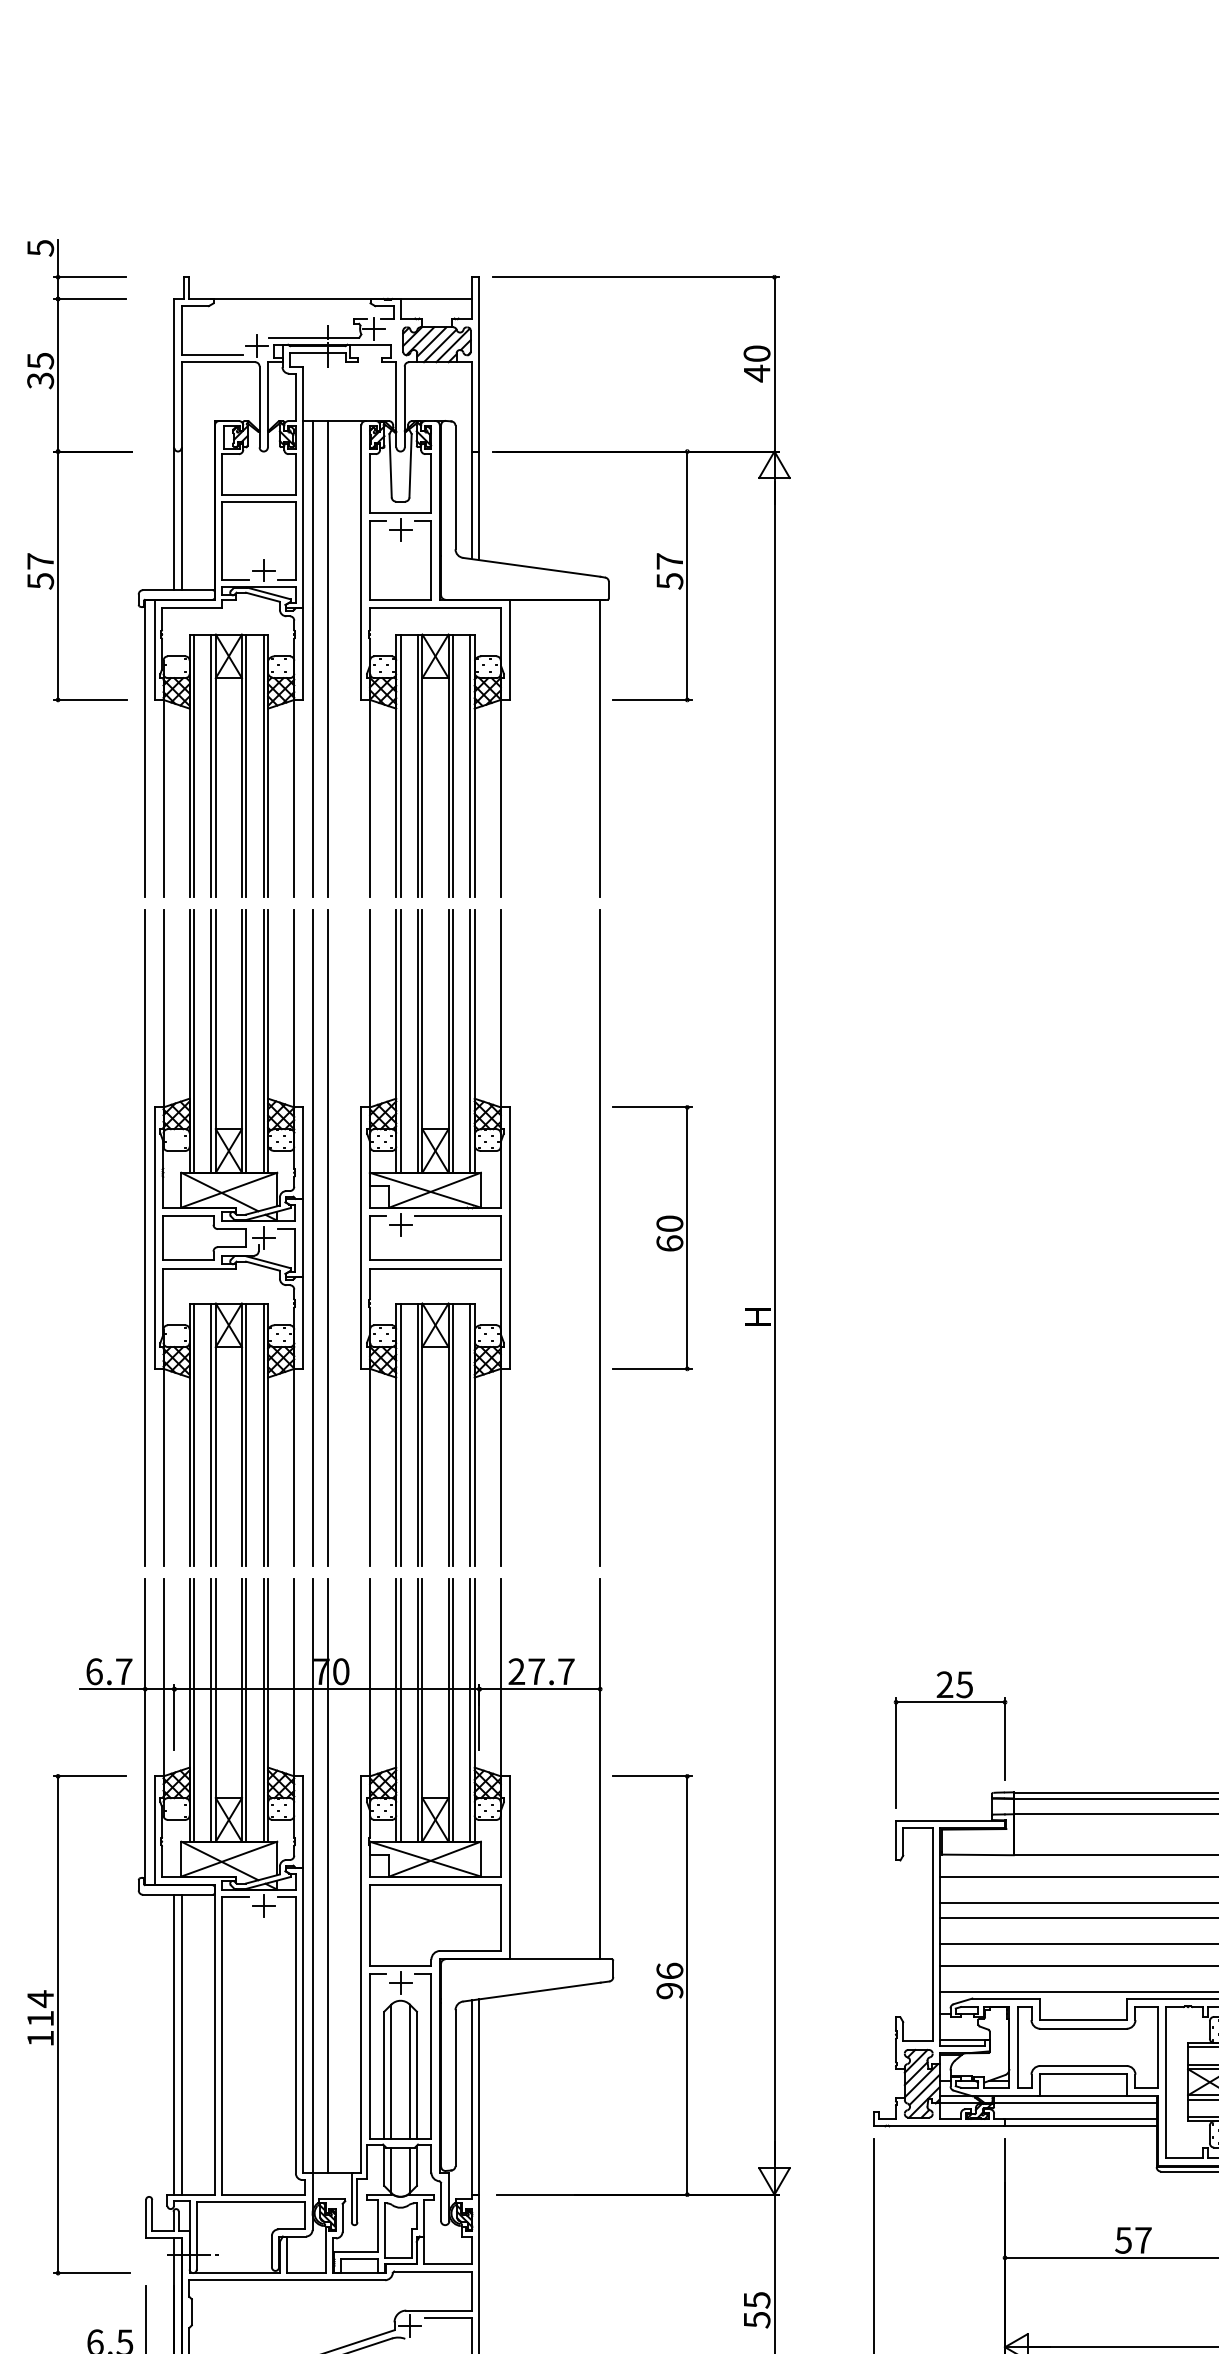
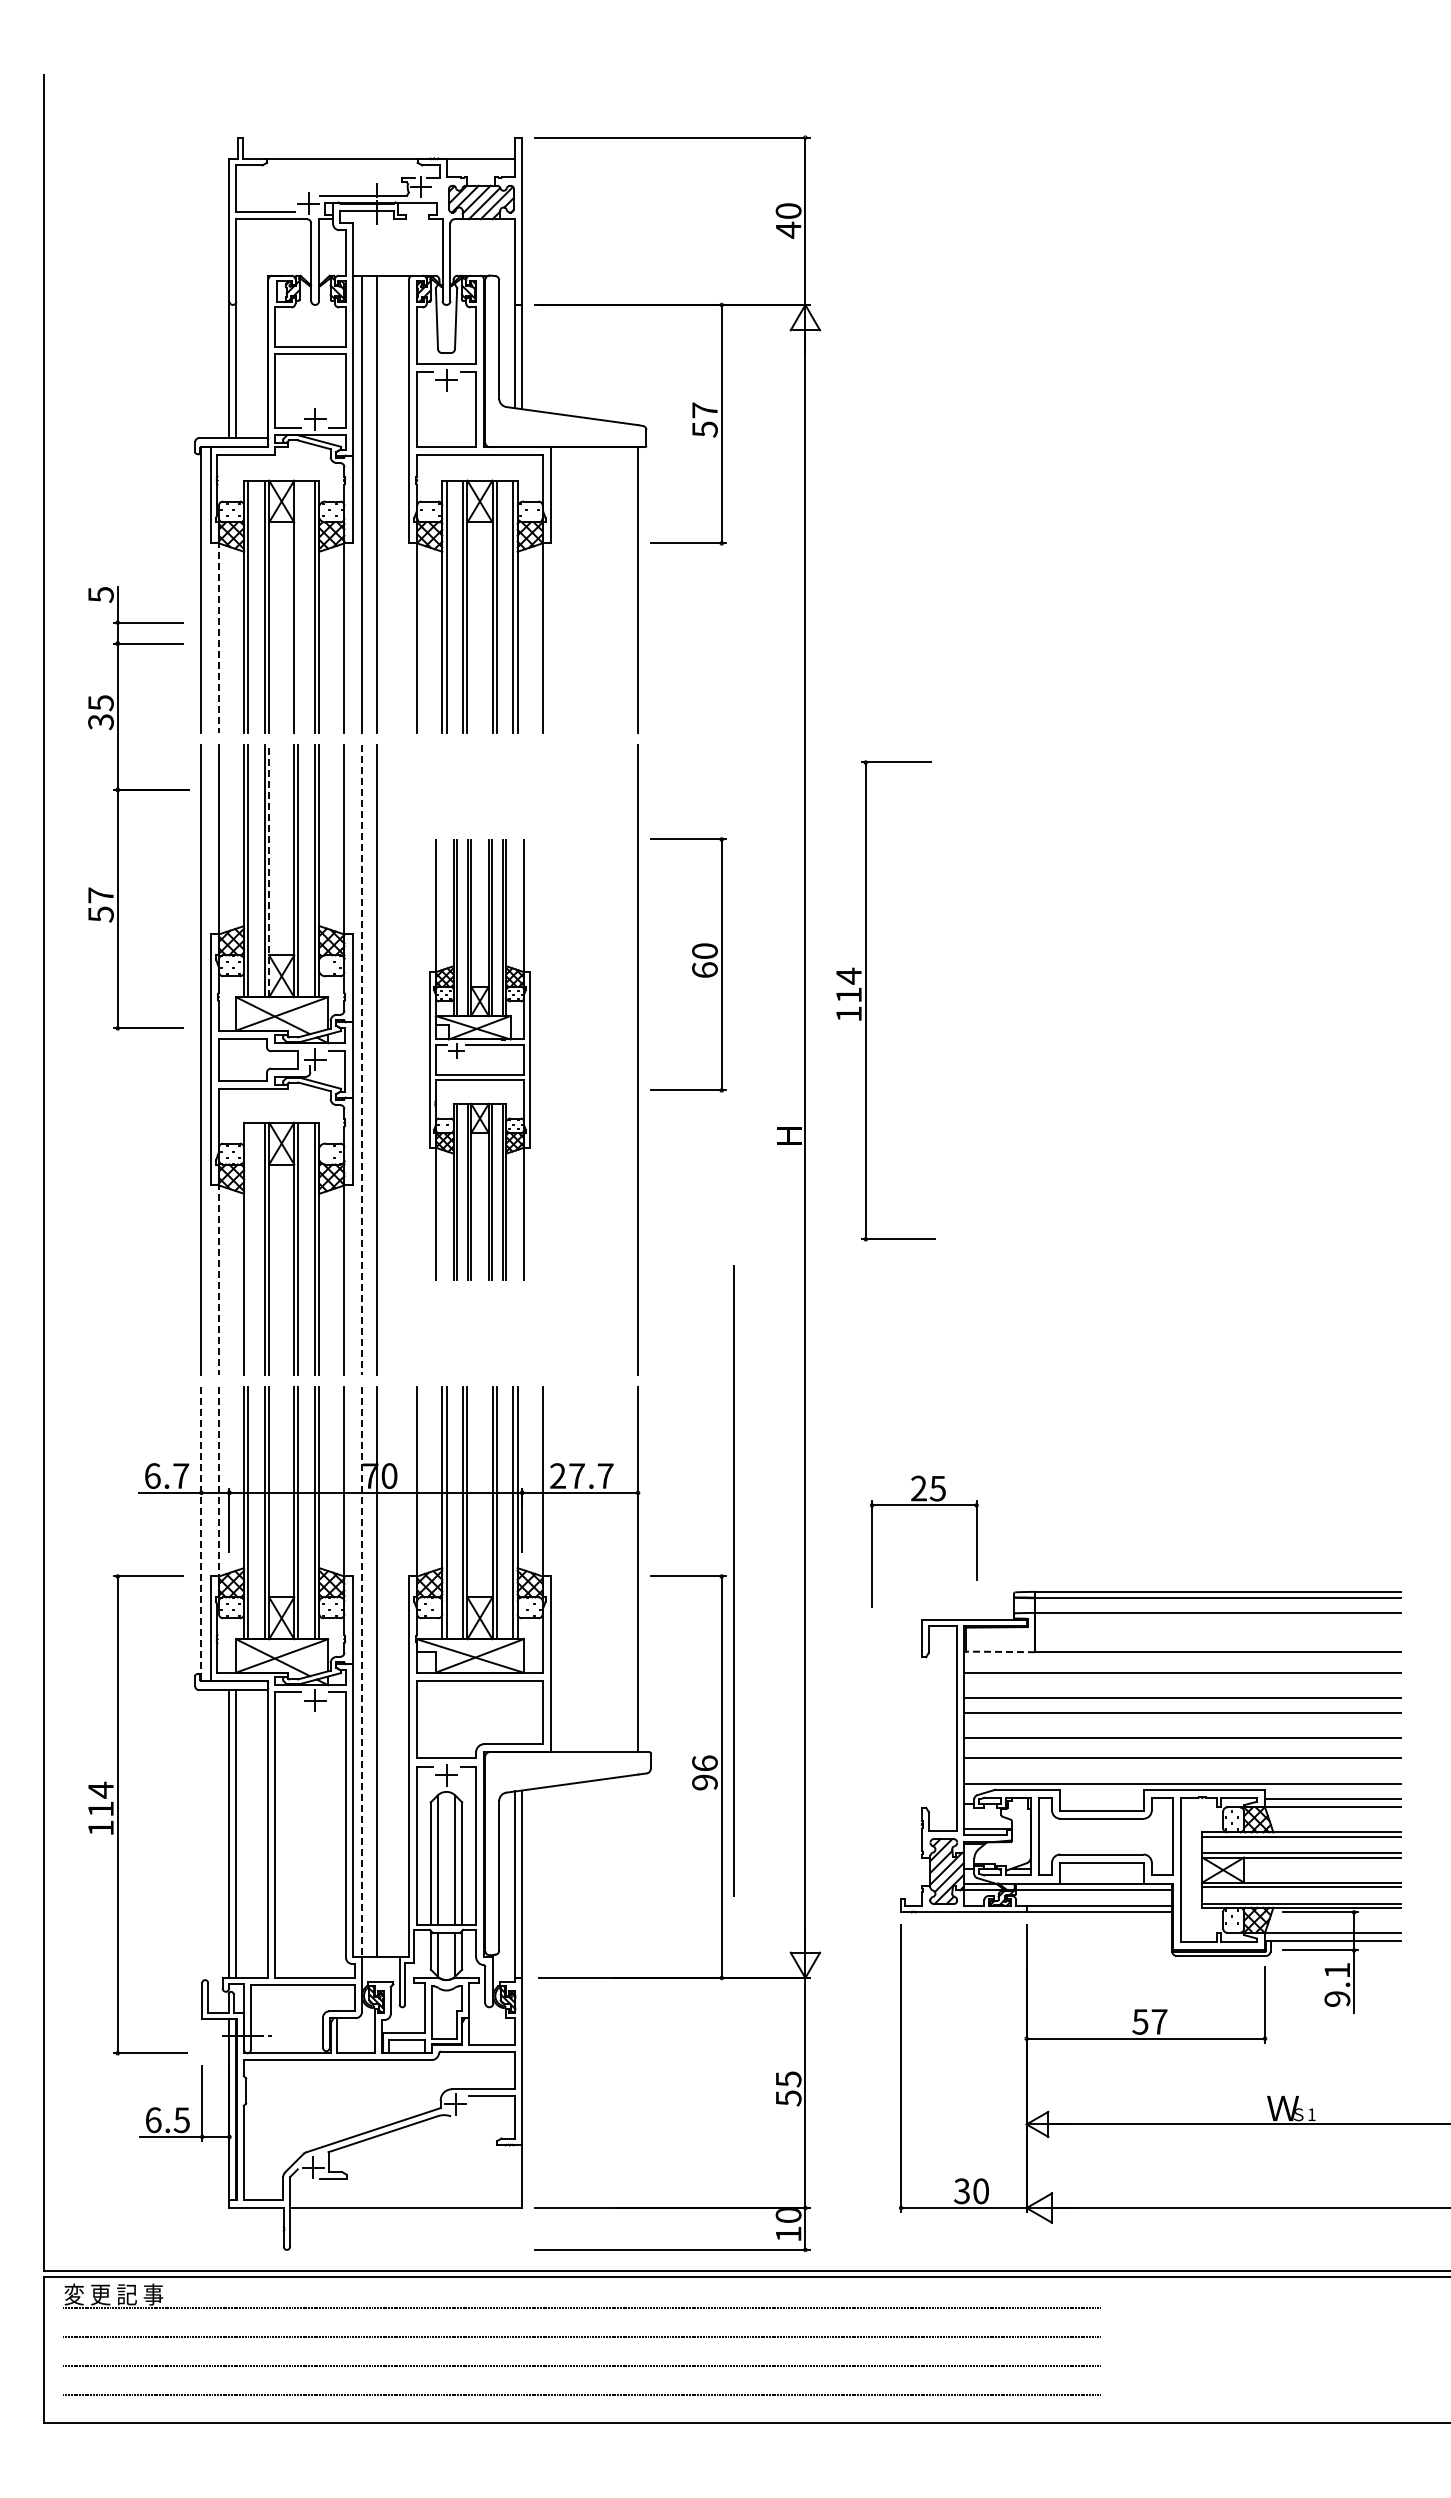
part: (79, 452) -> (138, 790), moved
line: (246, 765) -> (298, 606), removed
line: (163, 796) -> (218, 636), solid -> dashed
line: (216, 1040) -> (269, 870), solid -> dashed
part: (838, 1176) -> (866, 1000), added
line: (313, 1237) -> (362, 1059), solid -> dashed
part: (434, 1237) -> (479, 1059), size x0.7
part: (652, 1237) -> (688, 964), moved
line: (194, 1434) -> (248, 1248), removed
line: (163, 1466) -> (218, 1279), solid -> dashed
line: (163, 1678) -> (218, 1482), solid -> dashed
part: (949, 1702) -> (923, 1505), moved
line: (145, 1732) -> (201, 1534), solid -> dashed
line: (699, 1780) -> (733, 1580), added
line: (977, 1854) -> (1000, 1651), solid -> dashed
line: (313, 1876) -> (362, 1672), solid -> dashed

